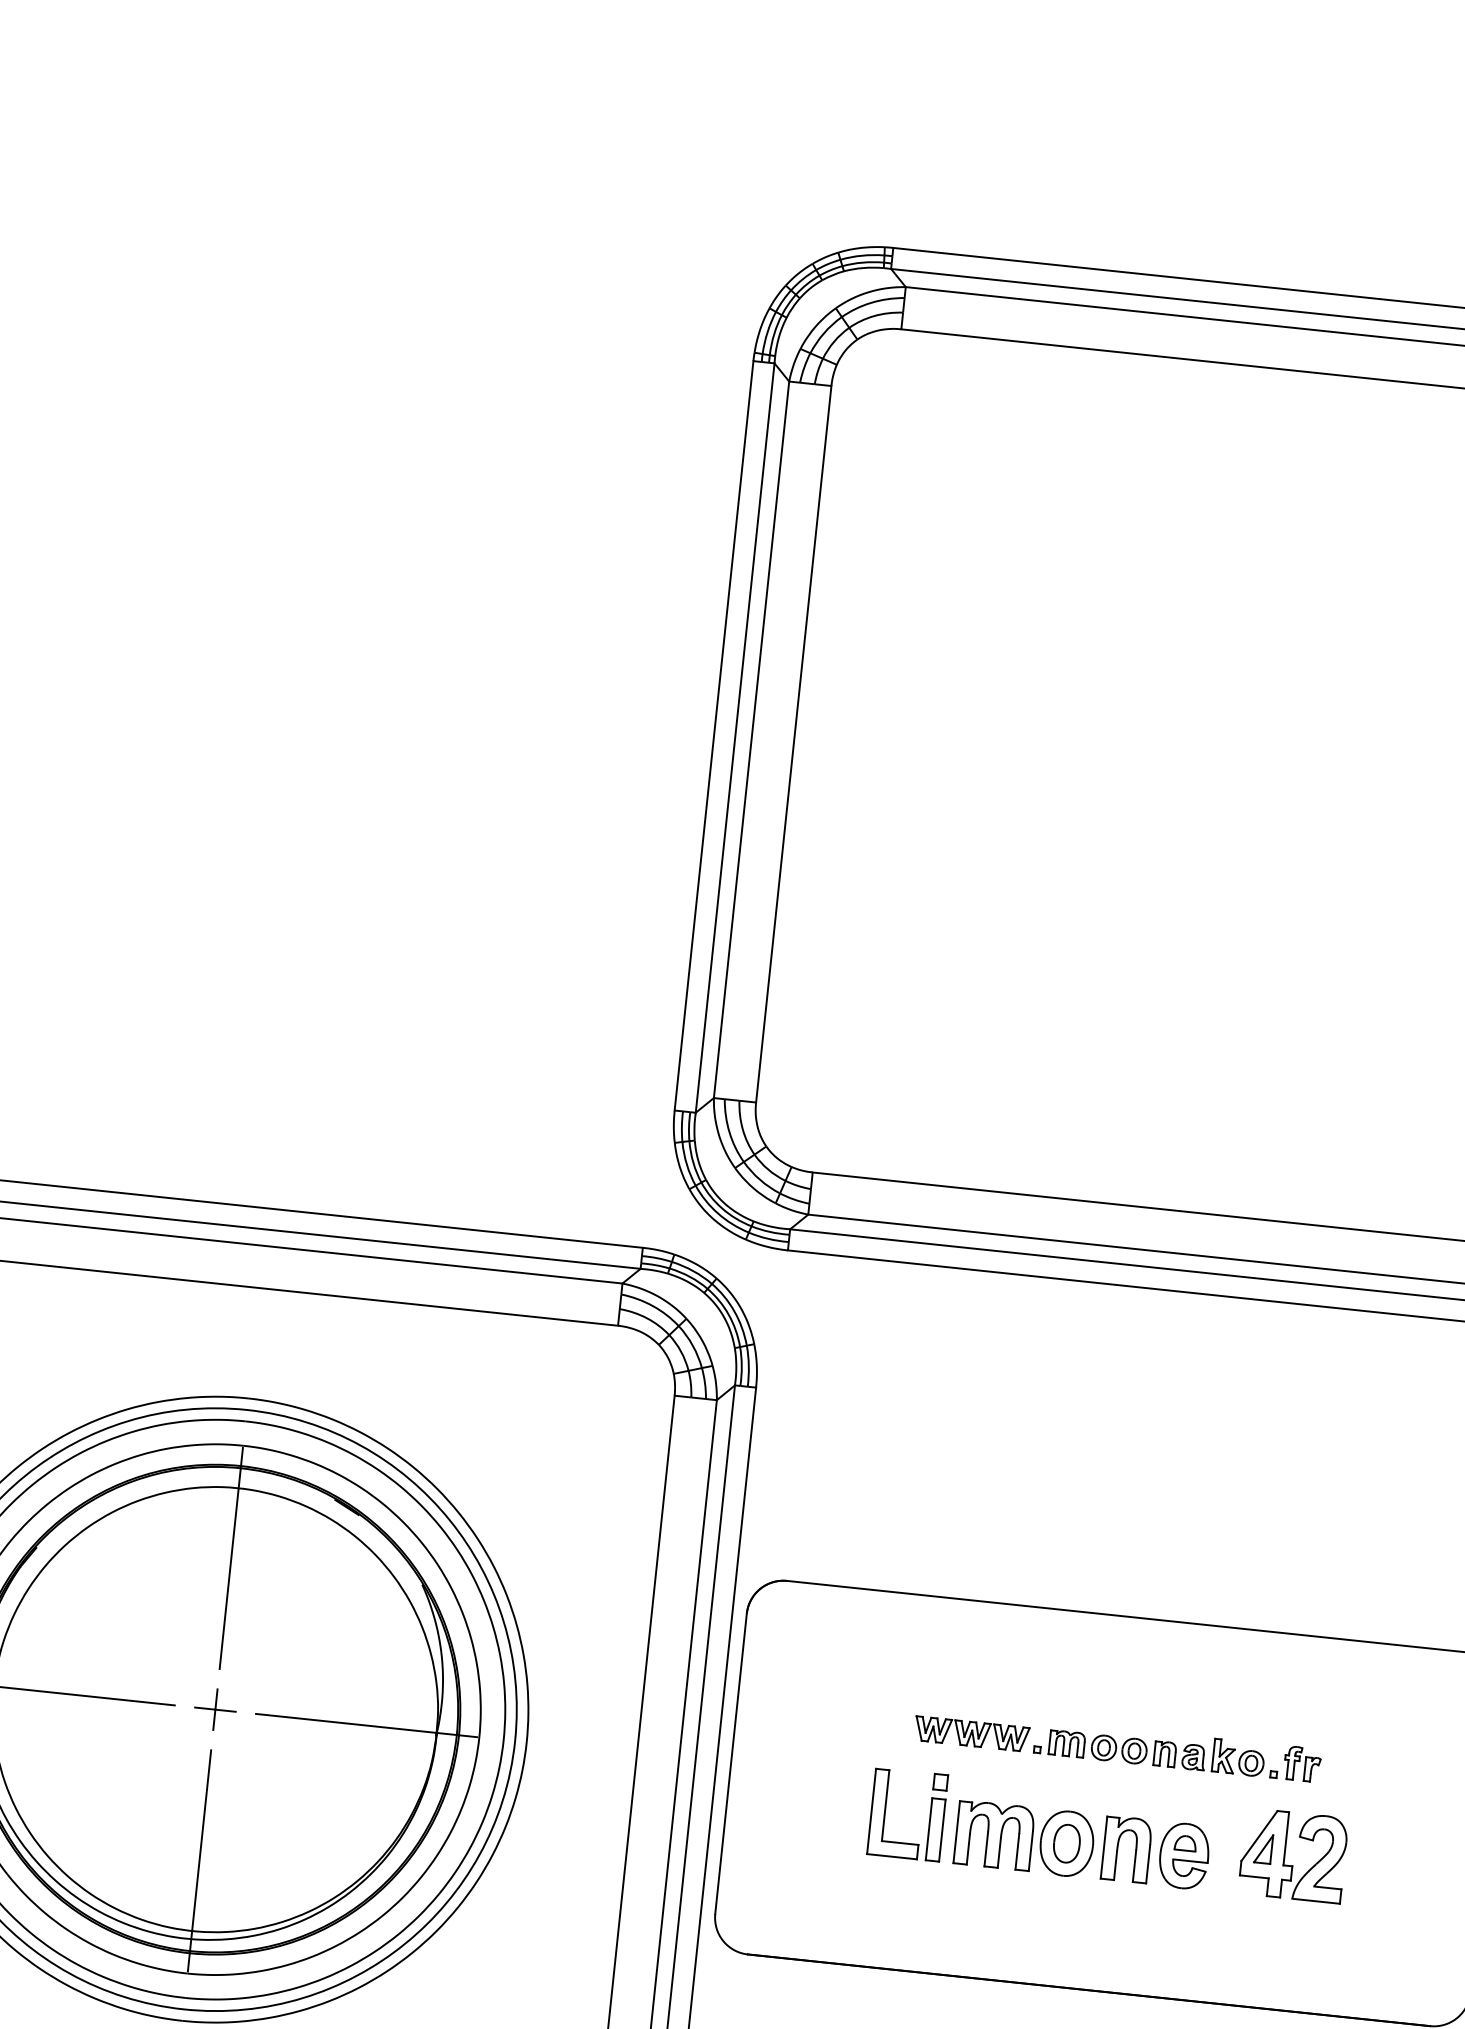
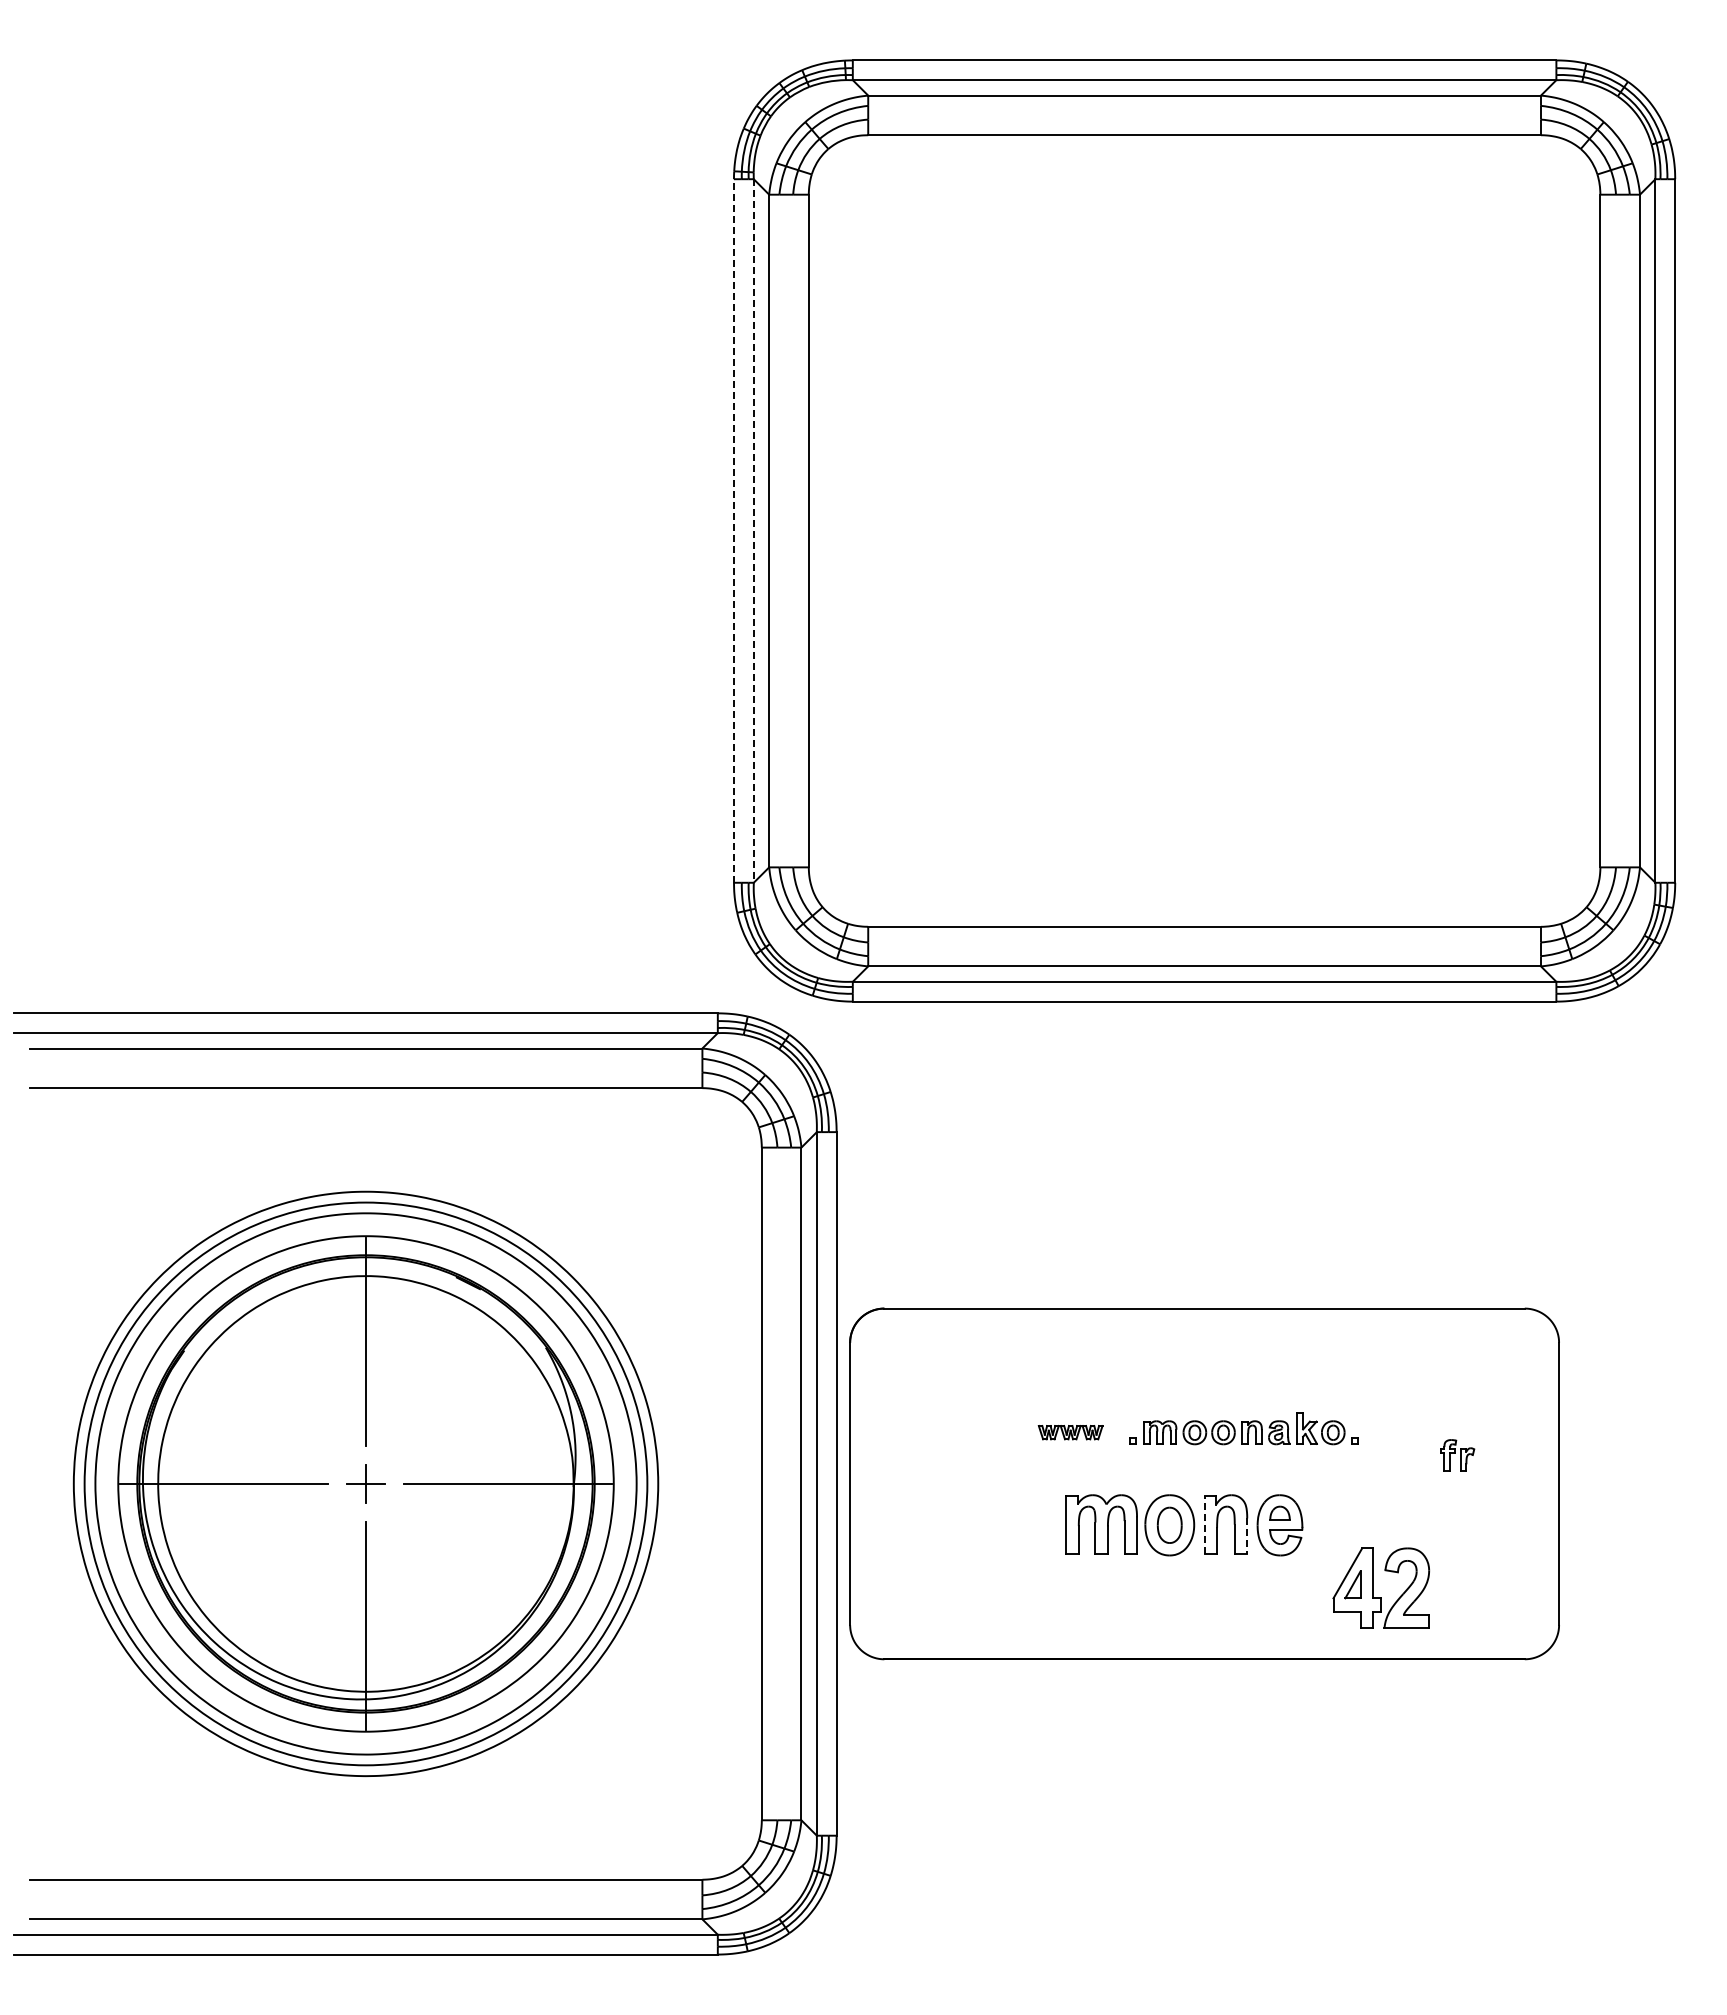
line: (713, 736) -> (733, 531), solid -> dashed
line: (734, 738) -> (753, 531), solid -> dashed
part: (971, 1733) -> (1070, 1432), size x0.6
part: (1302, 1764) -> (1457, 1455), moved
part: (885, 1811) -> (998, 1513), removed
line: (1103, 1846) -> (1204, 1524), solid -> dashed
part: (1285, 1853) -> (1373, 1587), moved
line: (1148, 1864) -> (1247, 1536), solid -> dashed

